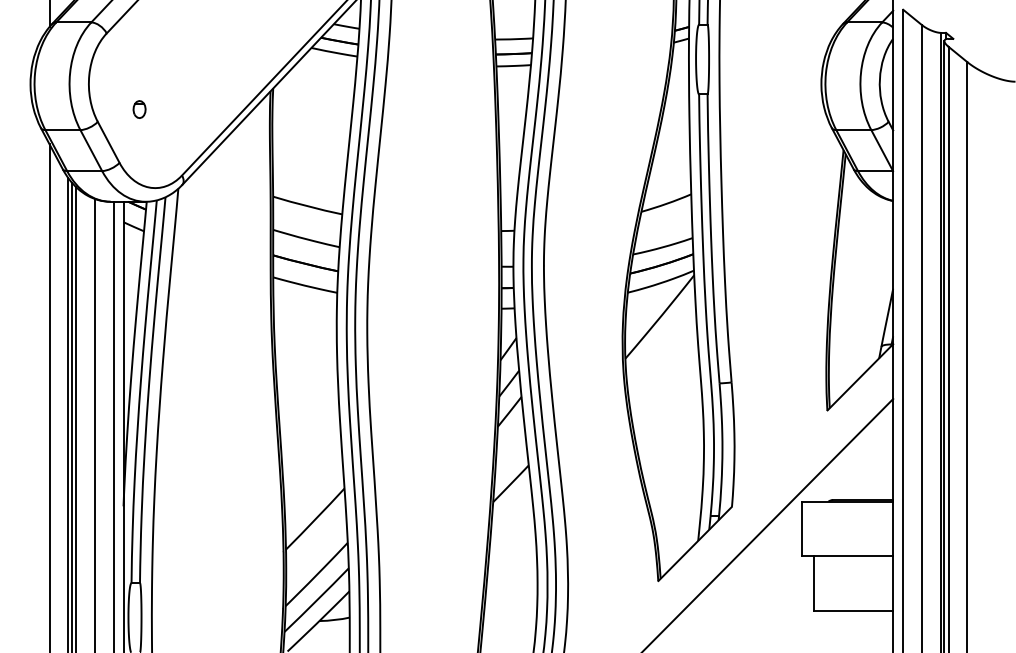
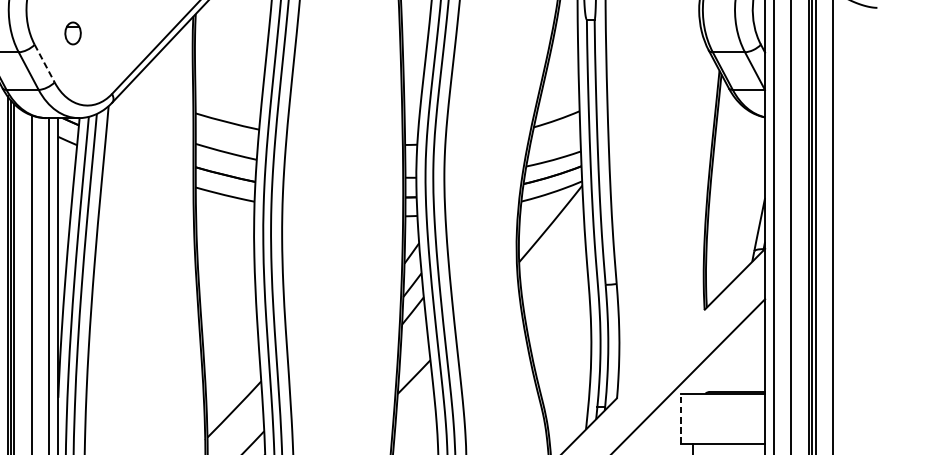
part: (139, 109) -> (72, 33), size x1.4
line: (108, 142) -> (44, 63), solid -> dashed
line: (801, 528) -> (680, 418), solid -> dashed

